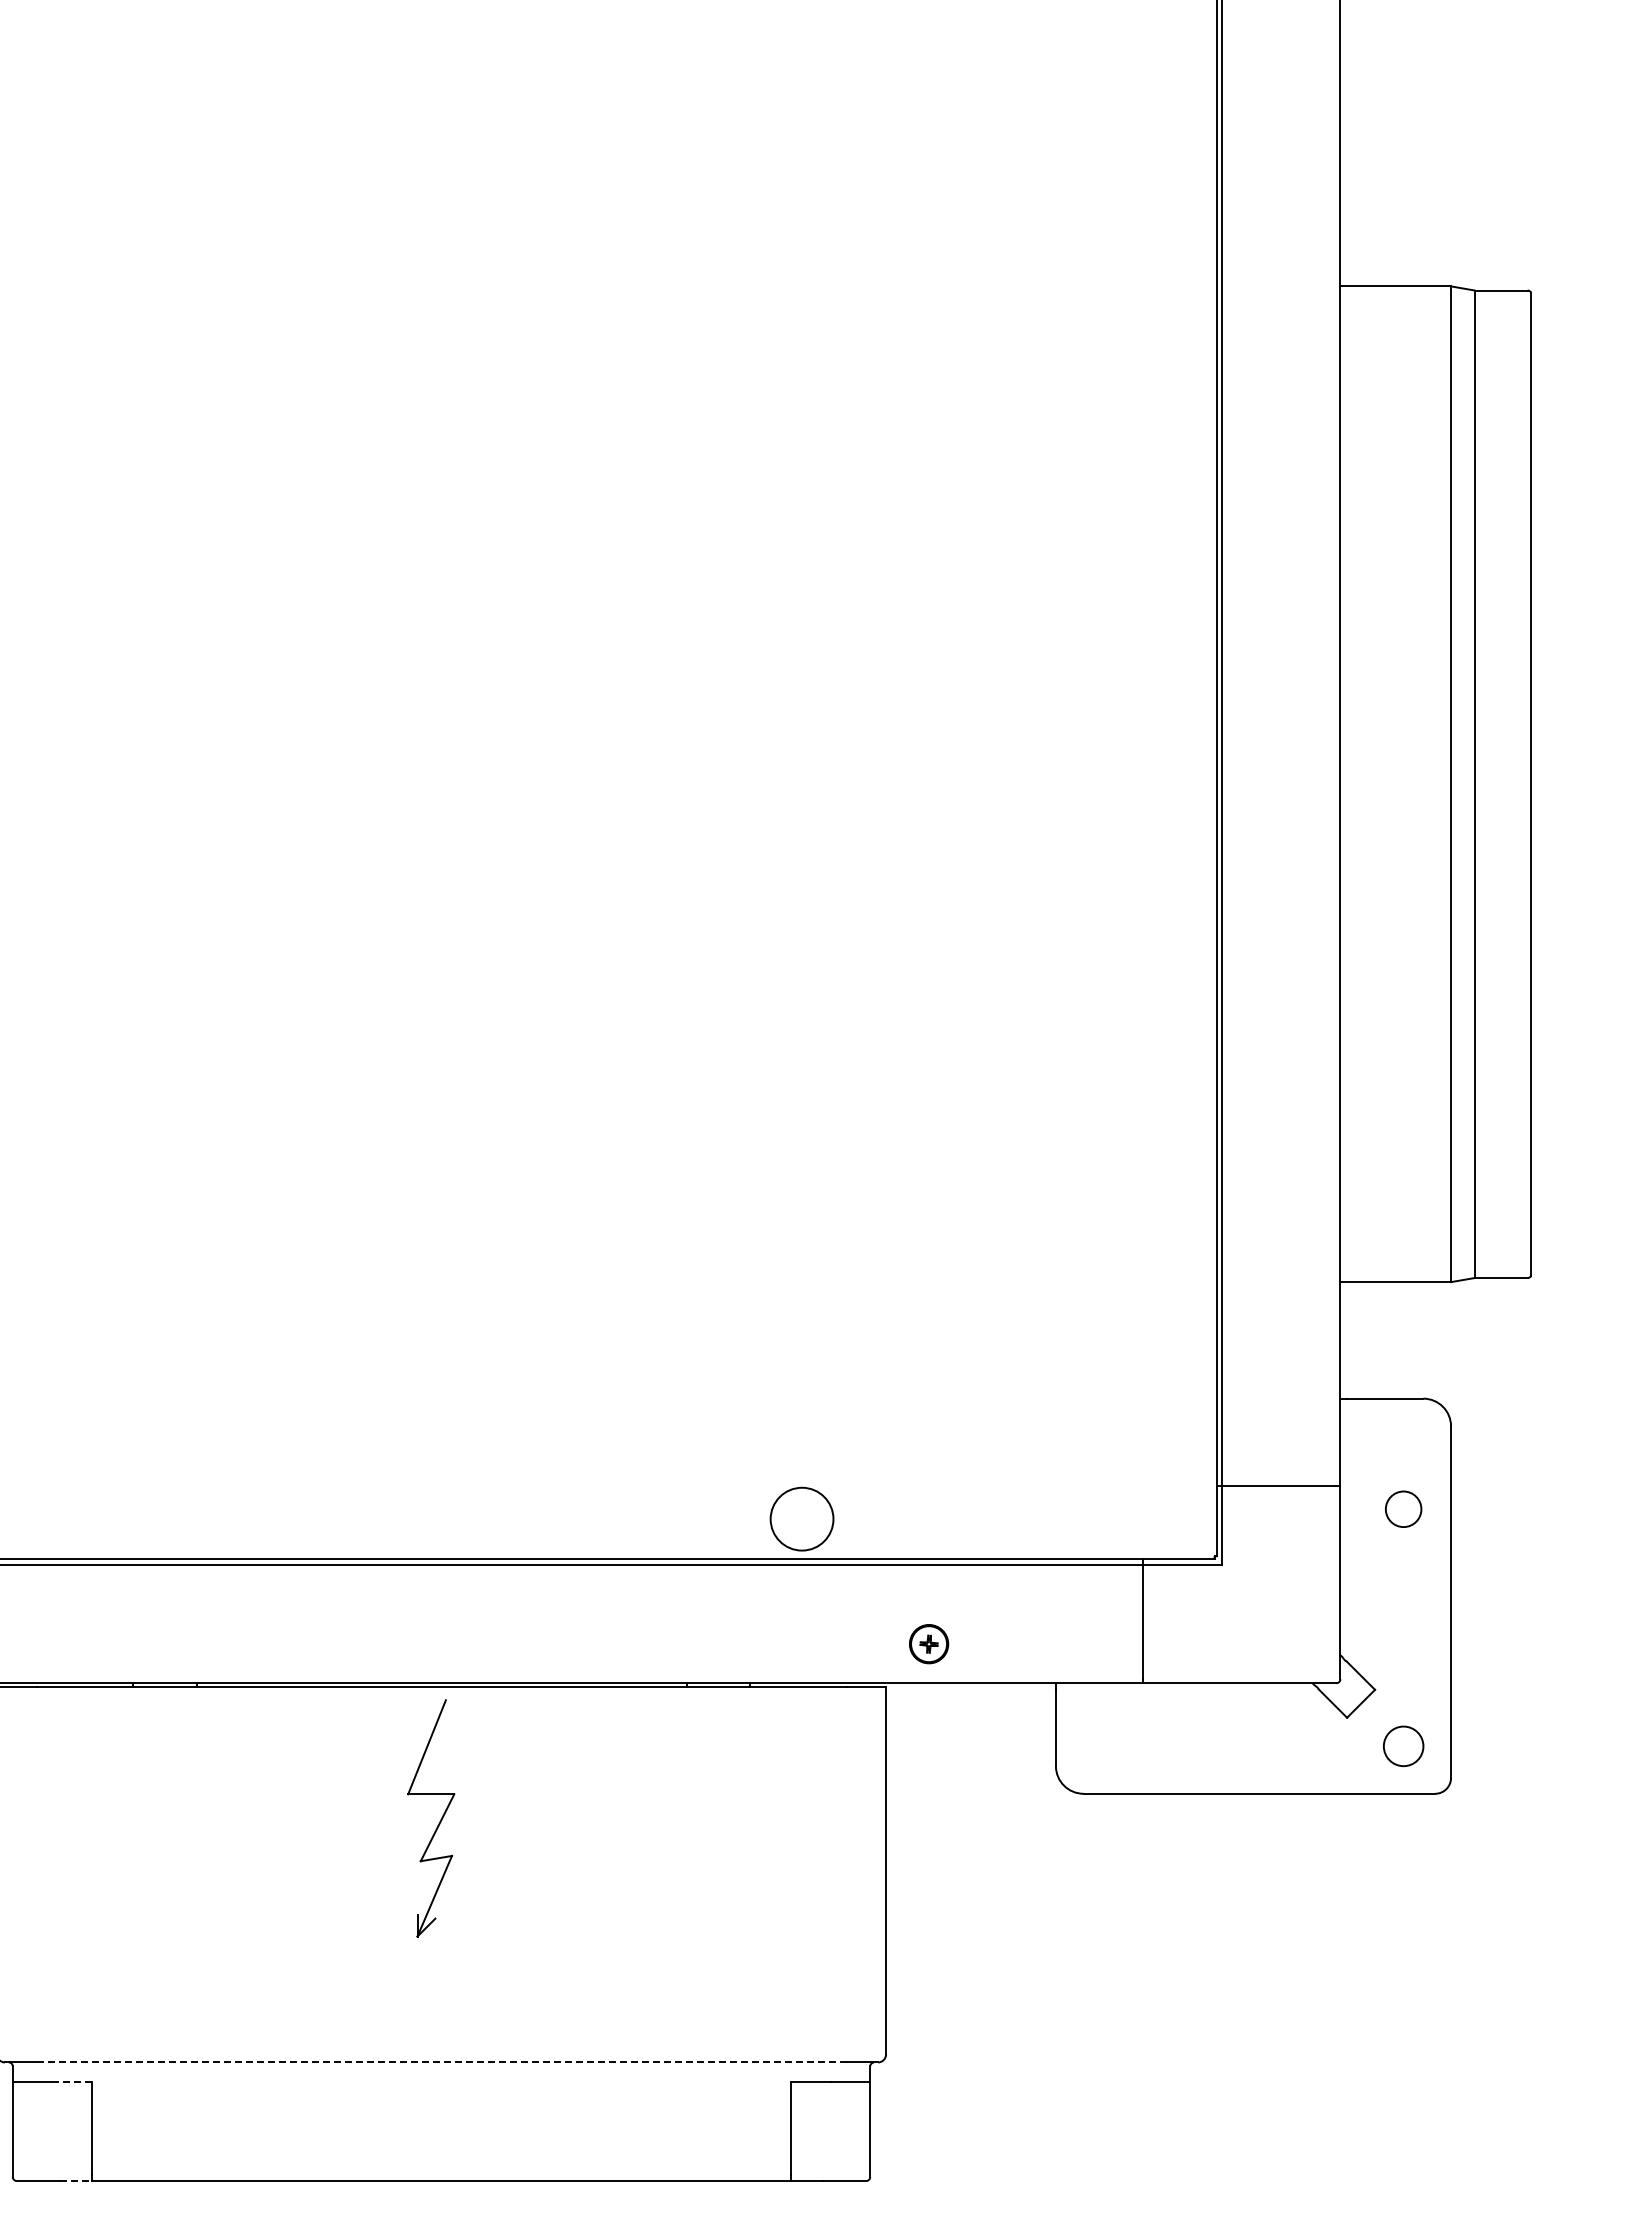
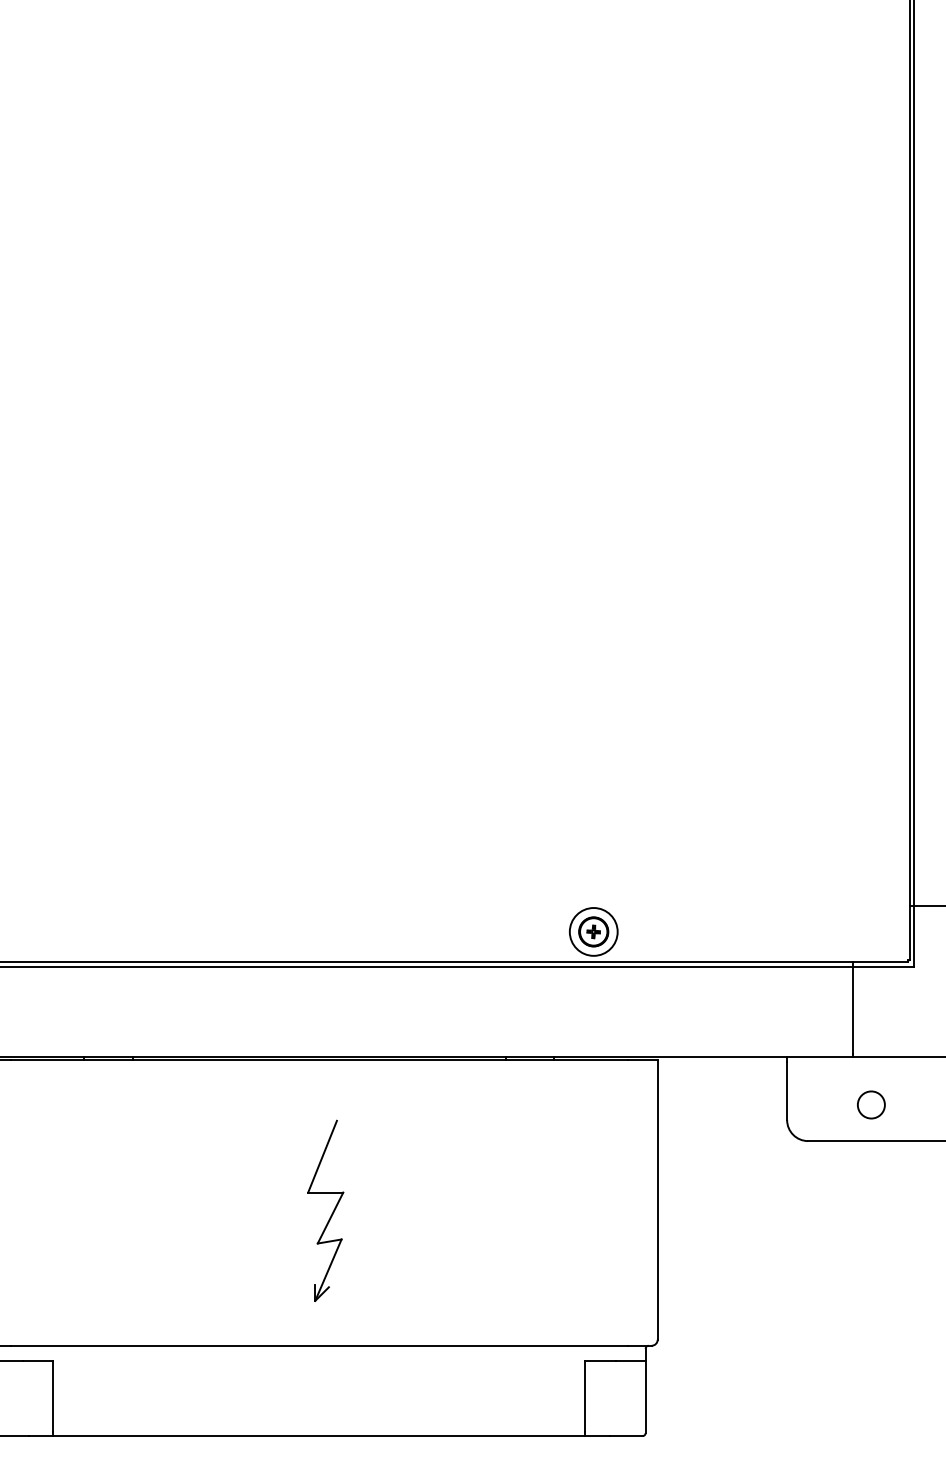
part: (929, 1644) -> (594, 932), moved
circle: (1166, 1745) -> (871, 1104), added
part: (439, 1821) -> (332, 1213), moved
line: (441, 2062) -> (319, 1345), dashed -> solid
line: (72, 2082) -> (38, 1361), dashed -> solid
line: (76, 2181) -> (41, 1436), dashed -> solid

